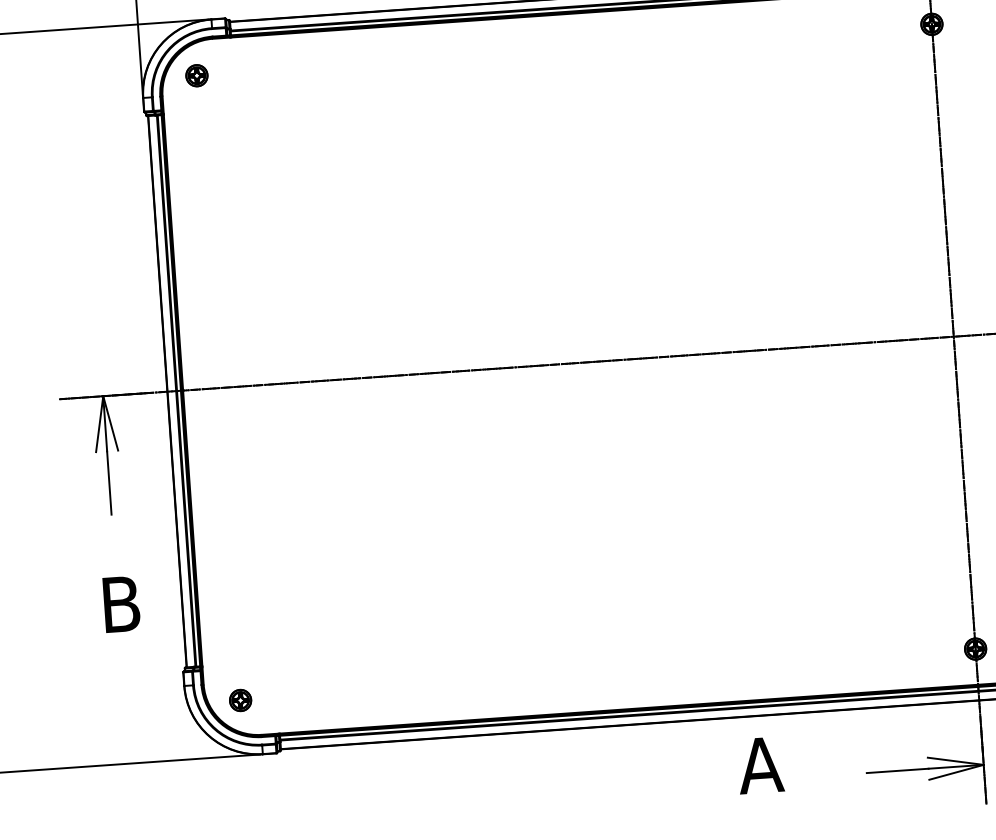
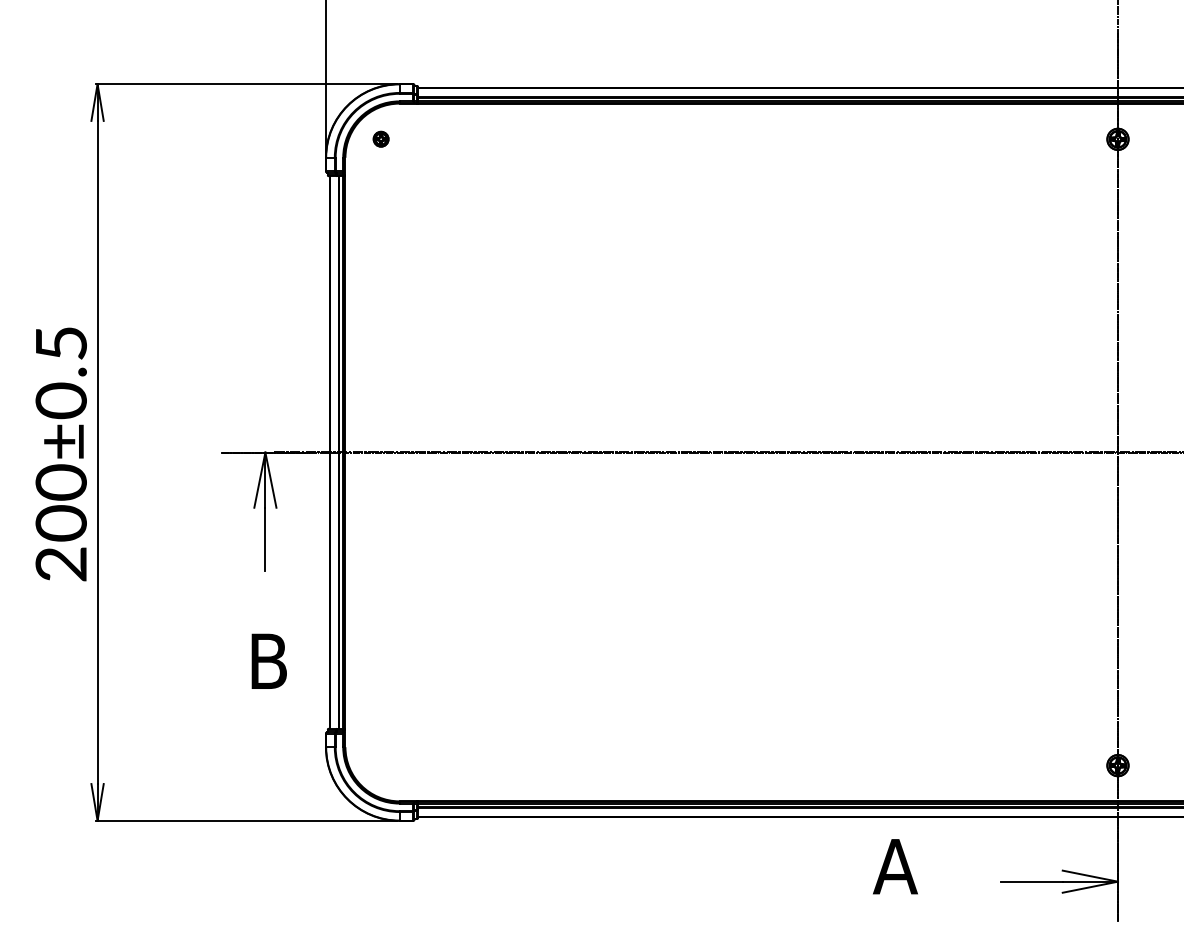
part: (196, 74) -> (380, 138), size x0.7
part: (239, 700) -> (380, 765), removed

